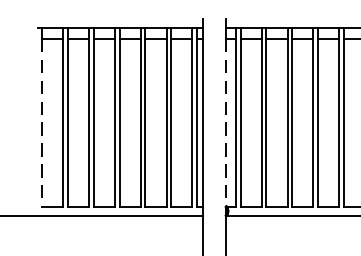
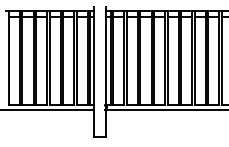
line: (41, 123) -> (8, 61), dashed -> solid
line: (225, 123) -> (105, 61), dashed -> solid

